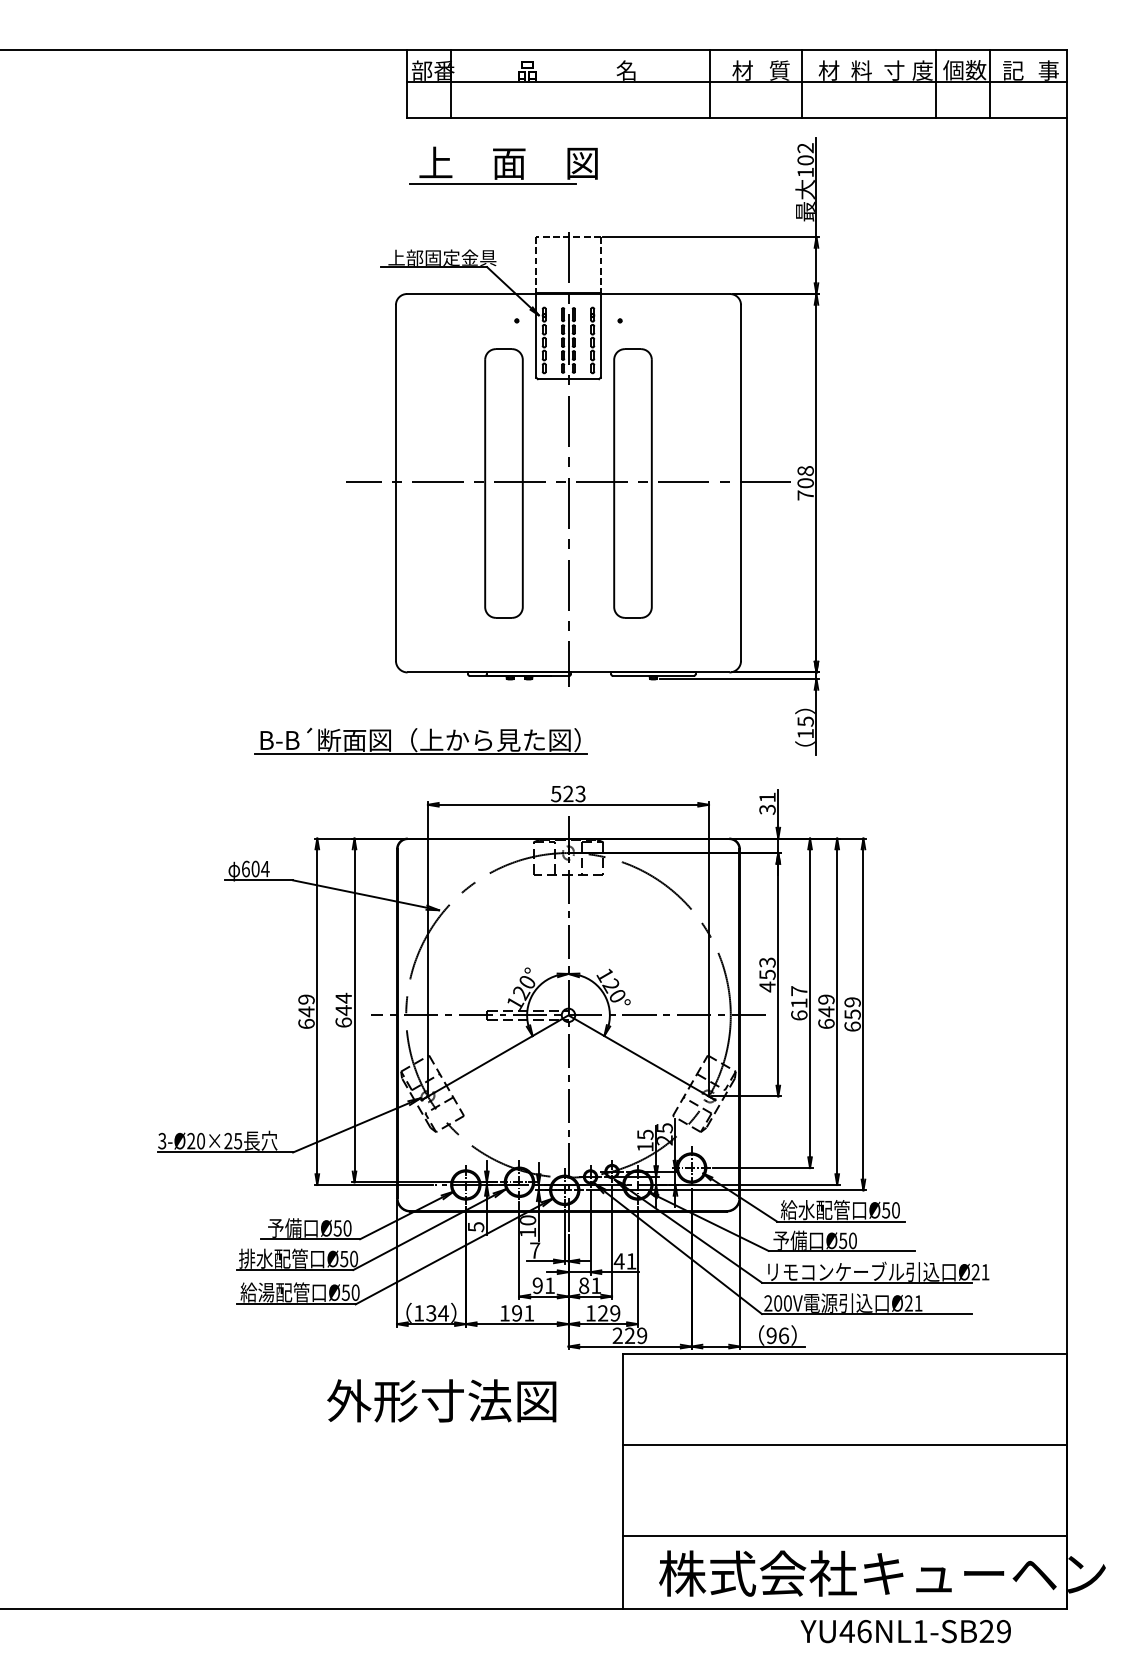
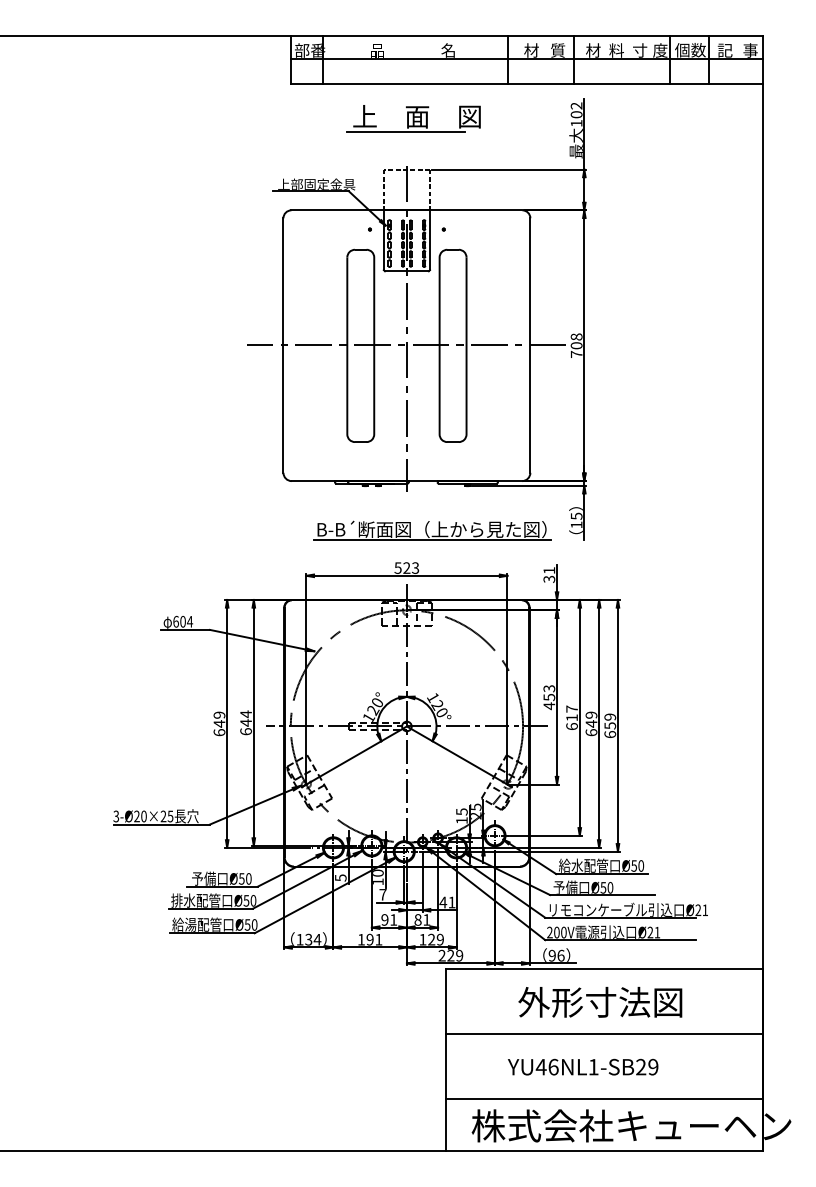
part: (503, 165) -> (413, 118), moved
part: (413, 742) -> (426, 531), moved
text: (441, 1400) -> (600, 1002), moved
text: (905, 1631) -> (582, 1067), moved

